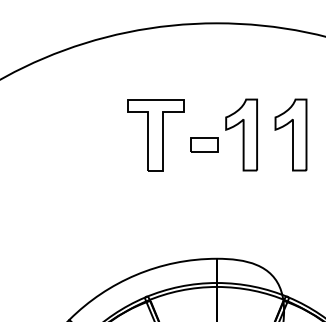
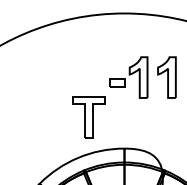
part: (154, 134) -> (88, 117), moved

